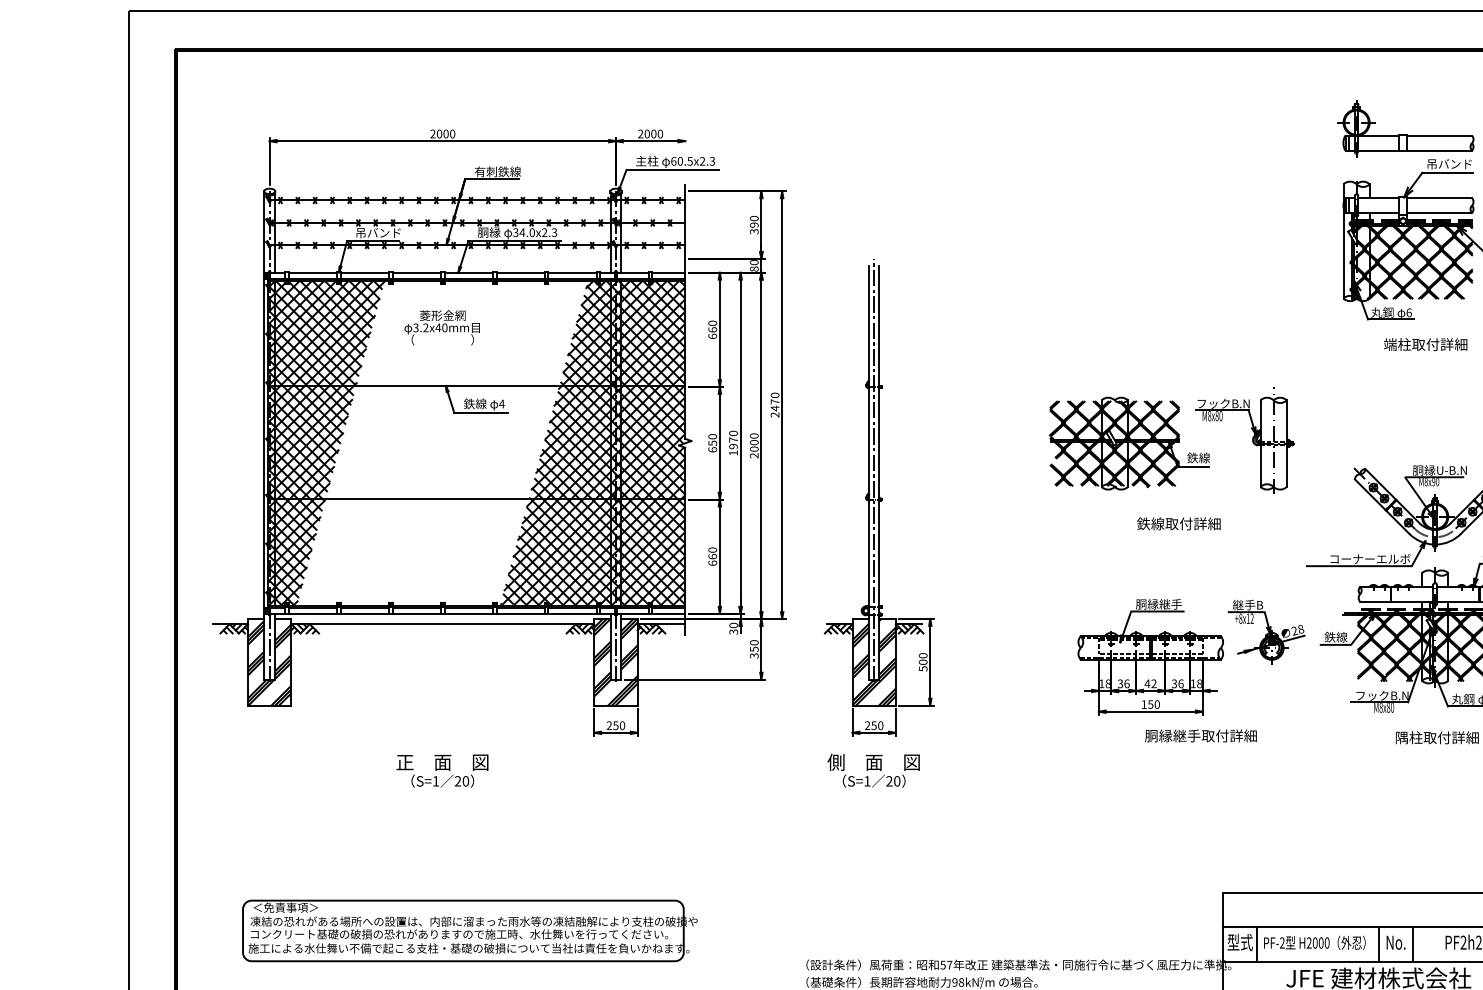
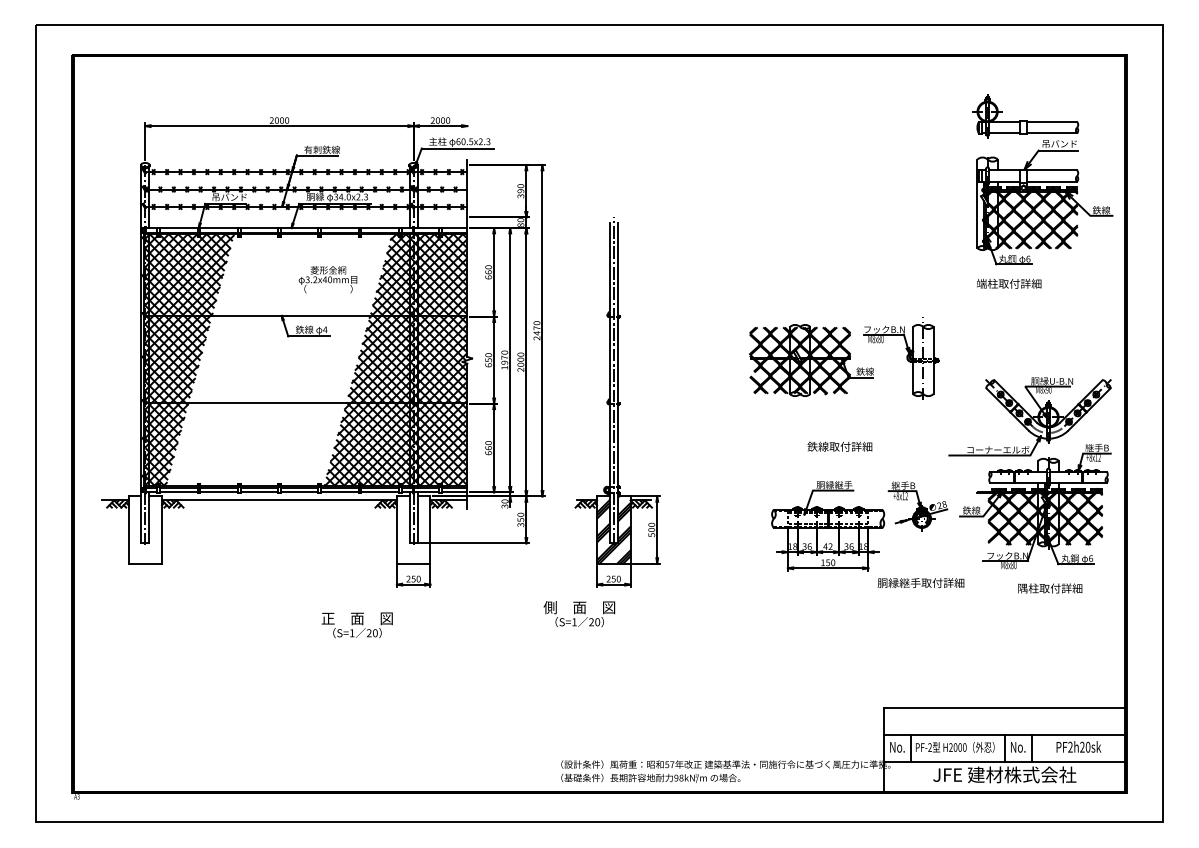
text: (441, 327) -> (327, 279), moved
text: (1426, 344) -> (1009, 283), moved
text: (1178, 523) -> (839, 446), moved
hatch: (615, 661) -> (413, 529), removed
hatch: (269, 662) -> (145, 530), removed
text: (1200, 735) -> (920, 582), moved
text: (441, 771) -> (356, 625), moved
text: (873, 771) -> (579, 614), moved
part: (468, 930) -> (299, 737), removed
text: (1240, 941) -> (897, 746), 型式 -> No.

